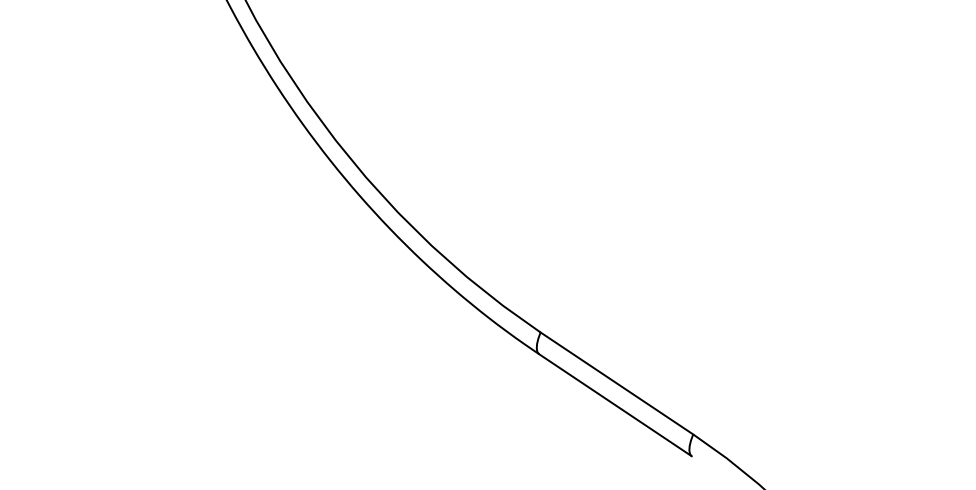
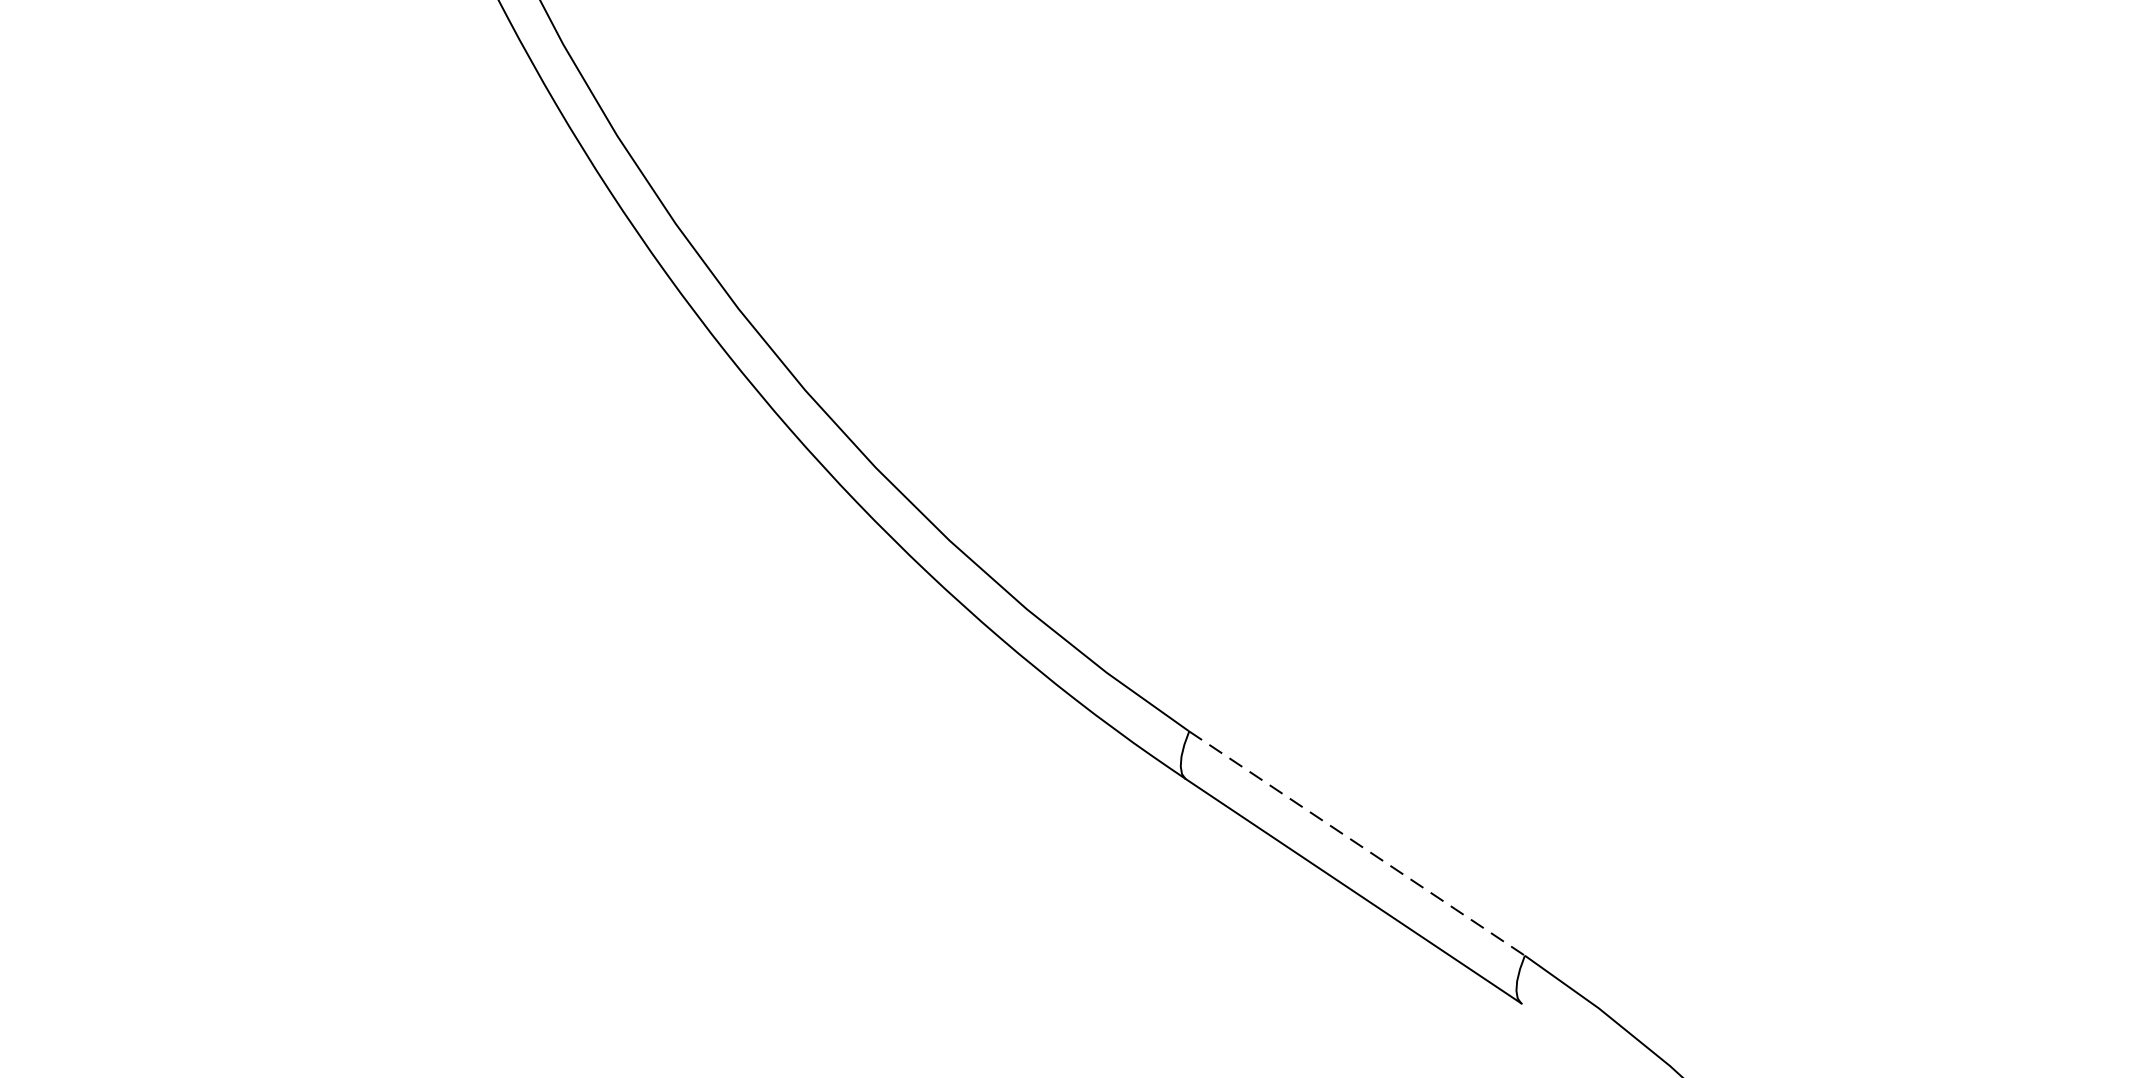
line: (616, 383) -> (1356, 843), solid -> dashed

